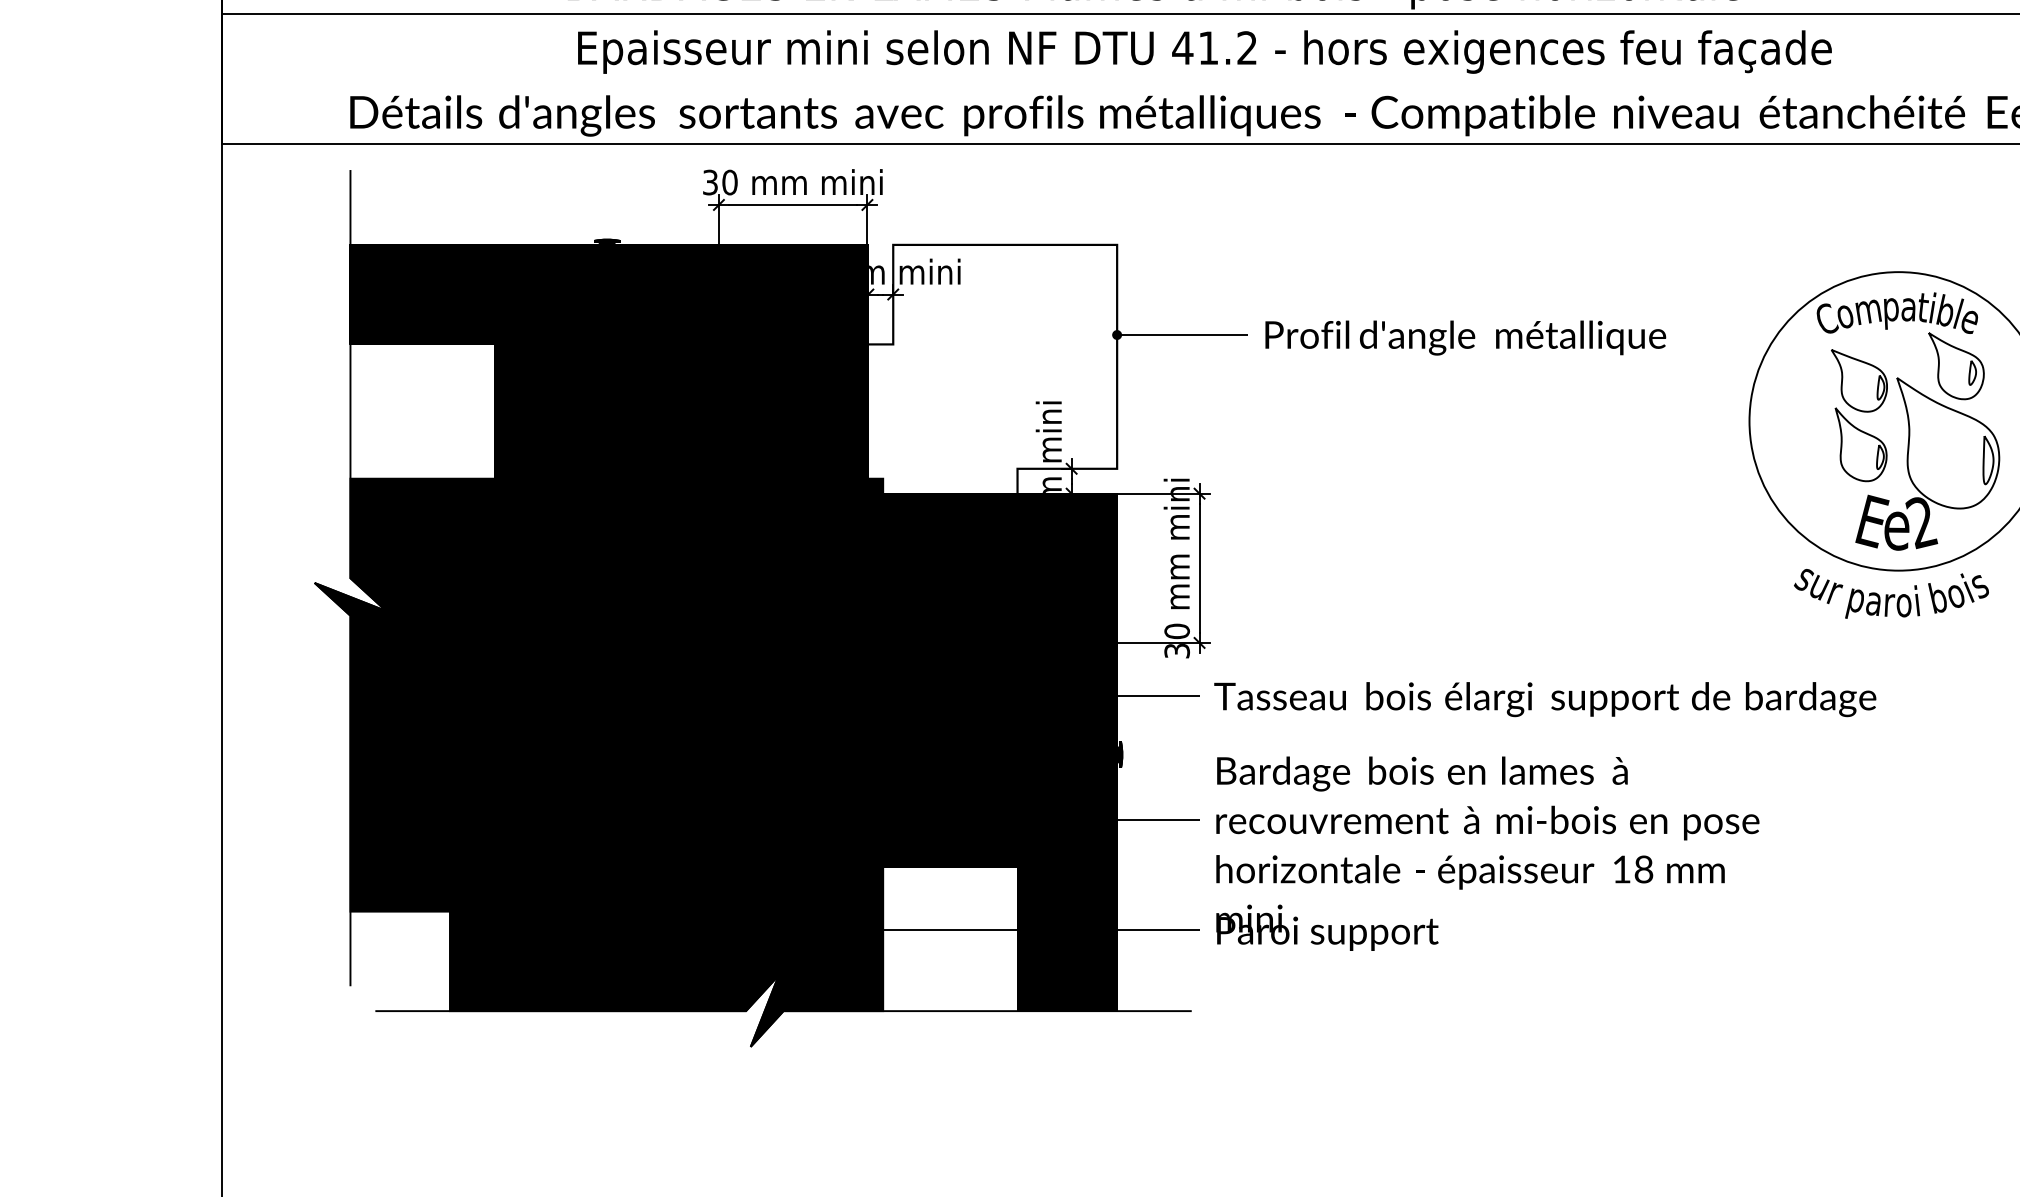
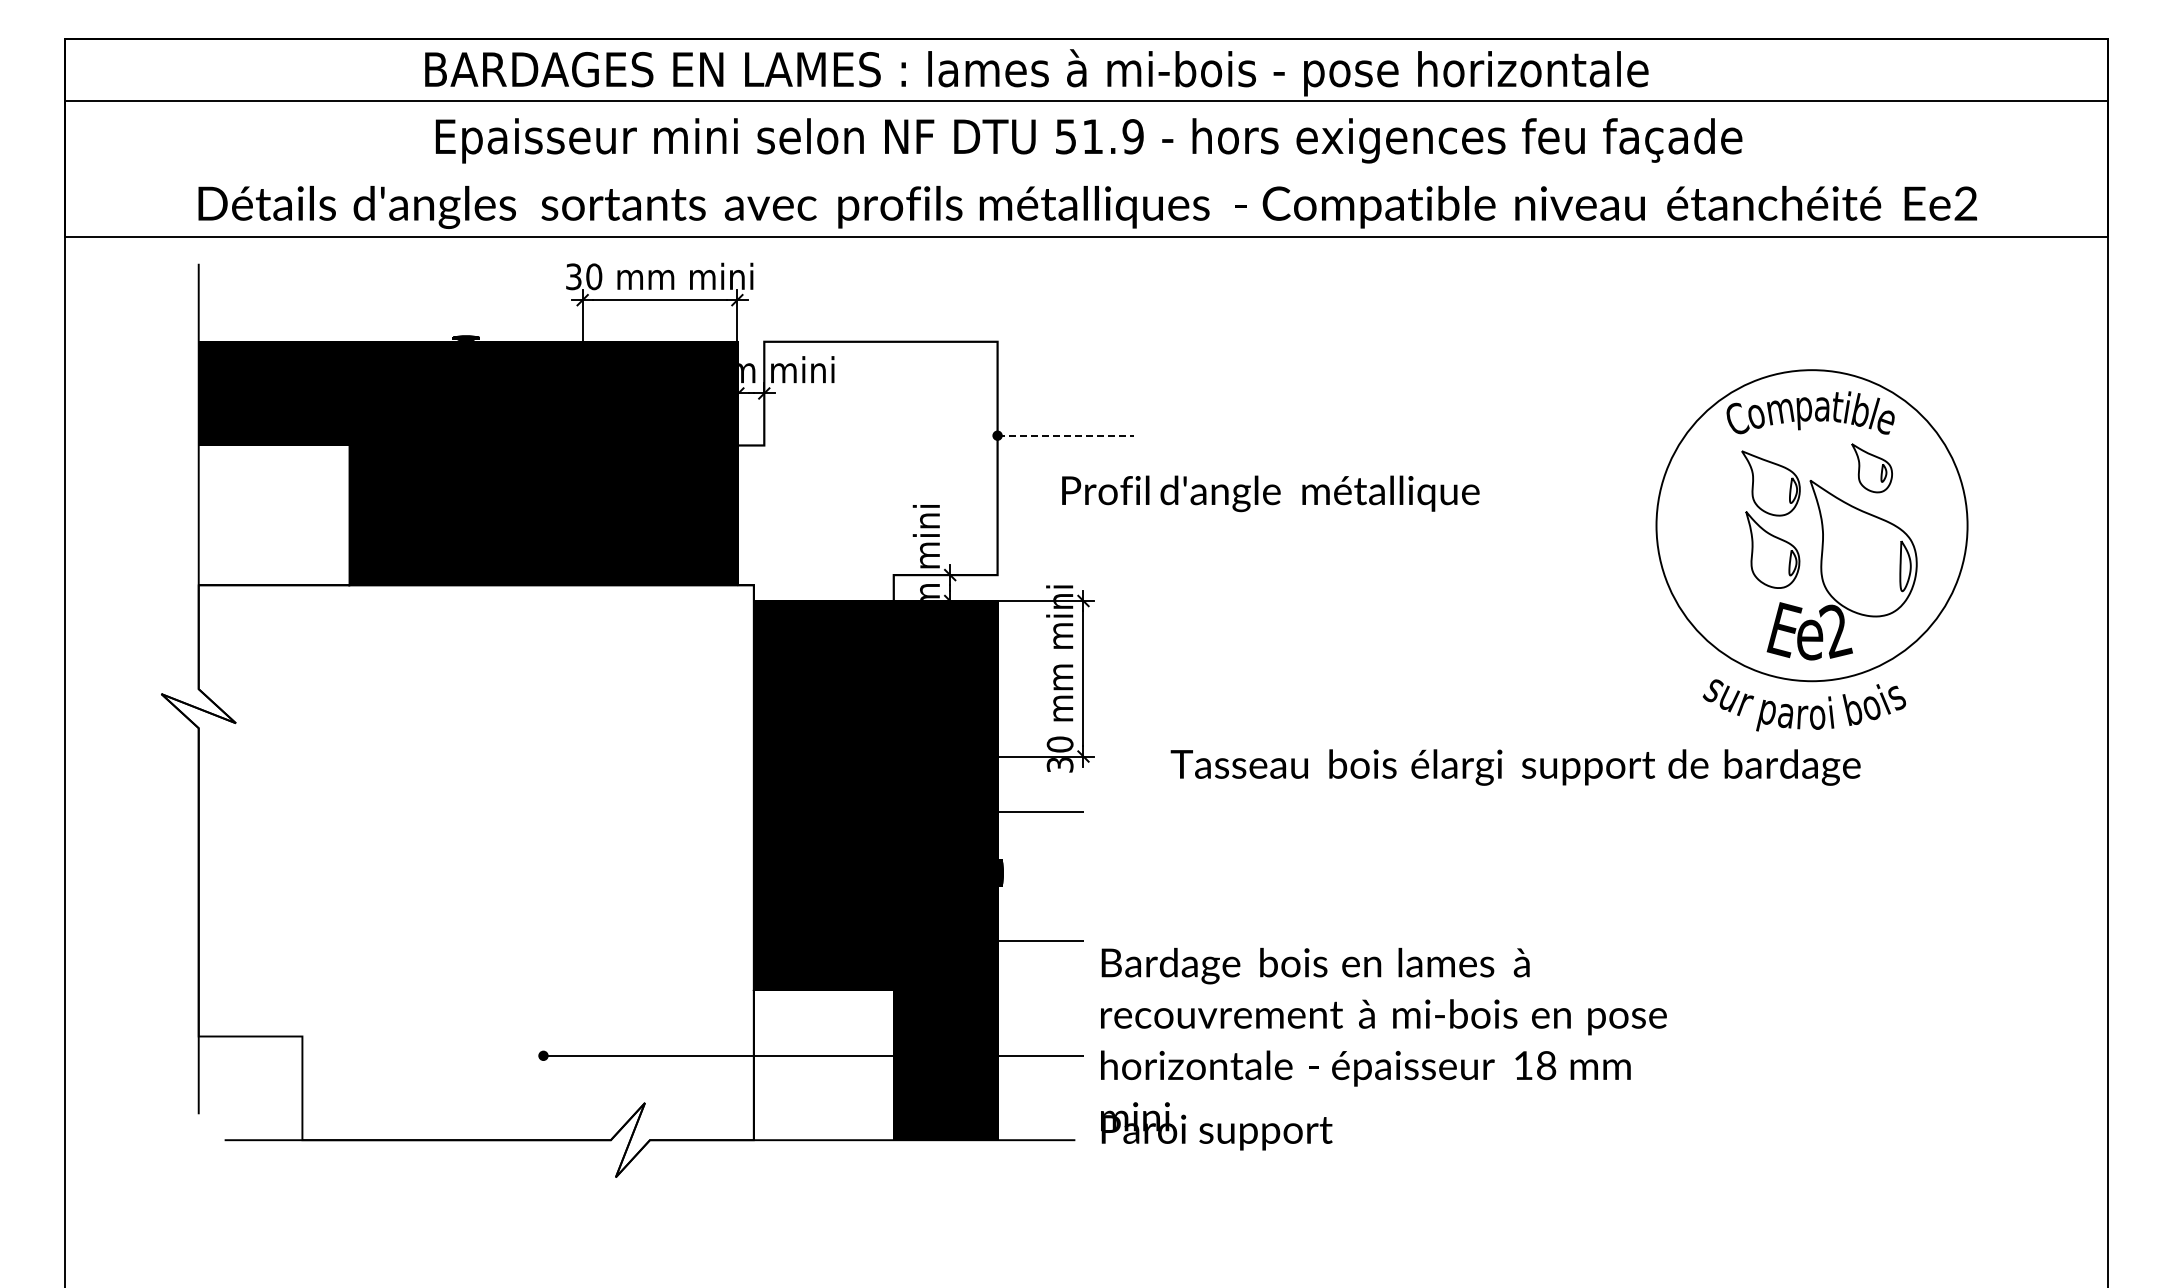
text: (1213, 47) -> (1098, 136), 41.2 -> 51.9
line: (1184, 334) -> (1067, 435), solid -> dashed
text: (1465, 337) -> (1270, 493), moved
part: (1955, 366) -> (1871, 468), size x0.7
text: (1545, 699) -> (1515, 767), moved
fill: (598, 762) -> (457, 881), removed
text: (1487, 854) -> (1383, 1049), moved

